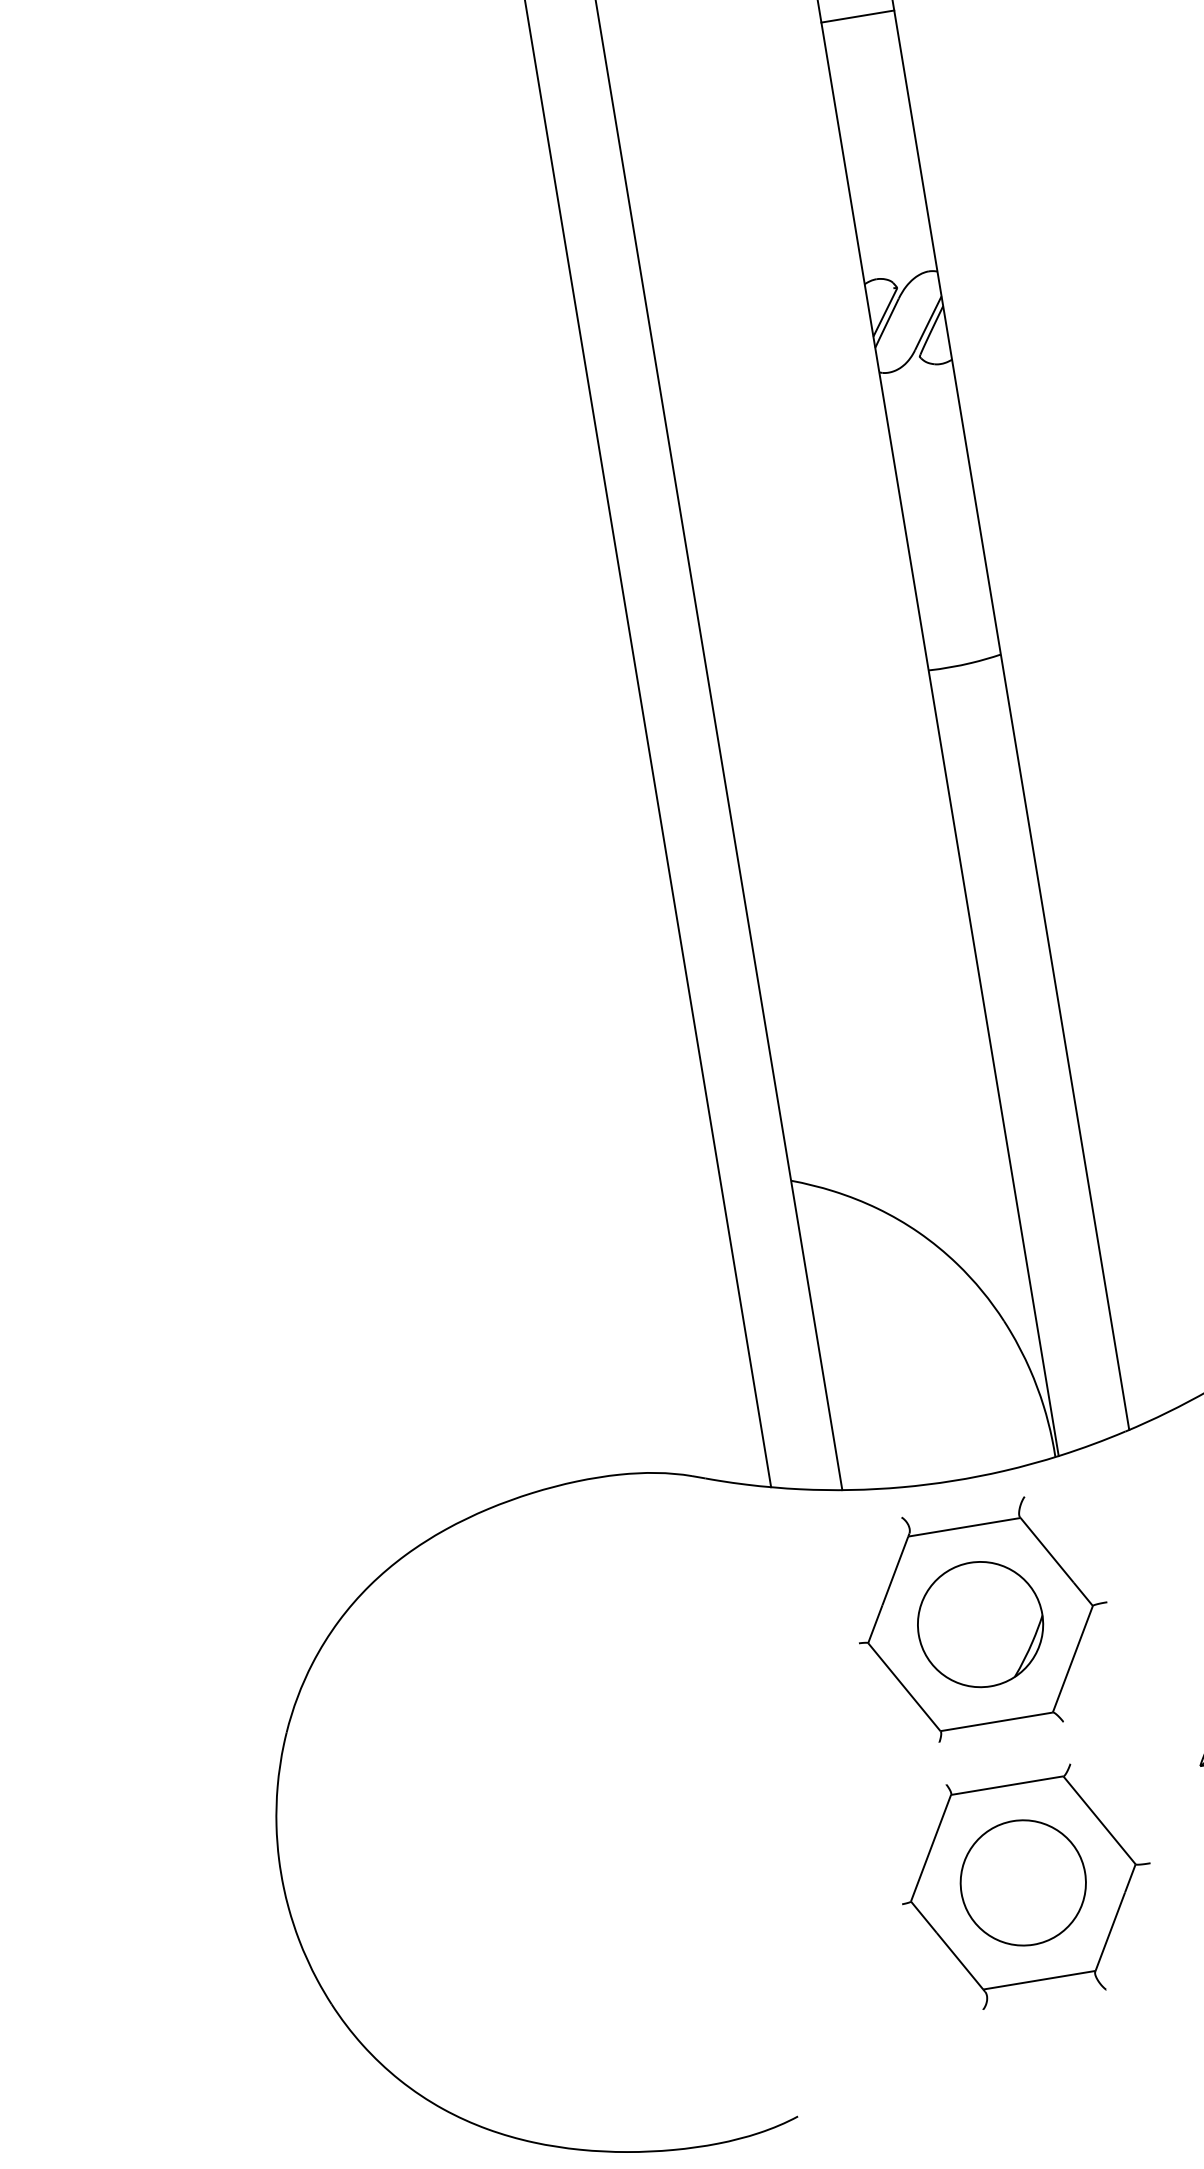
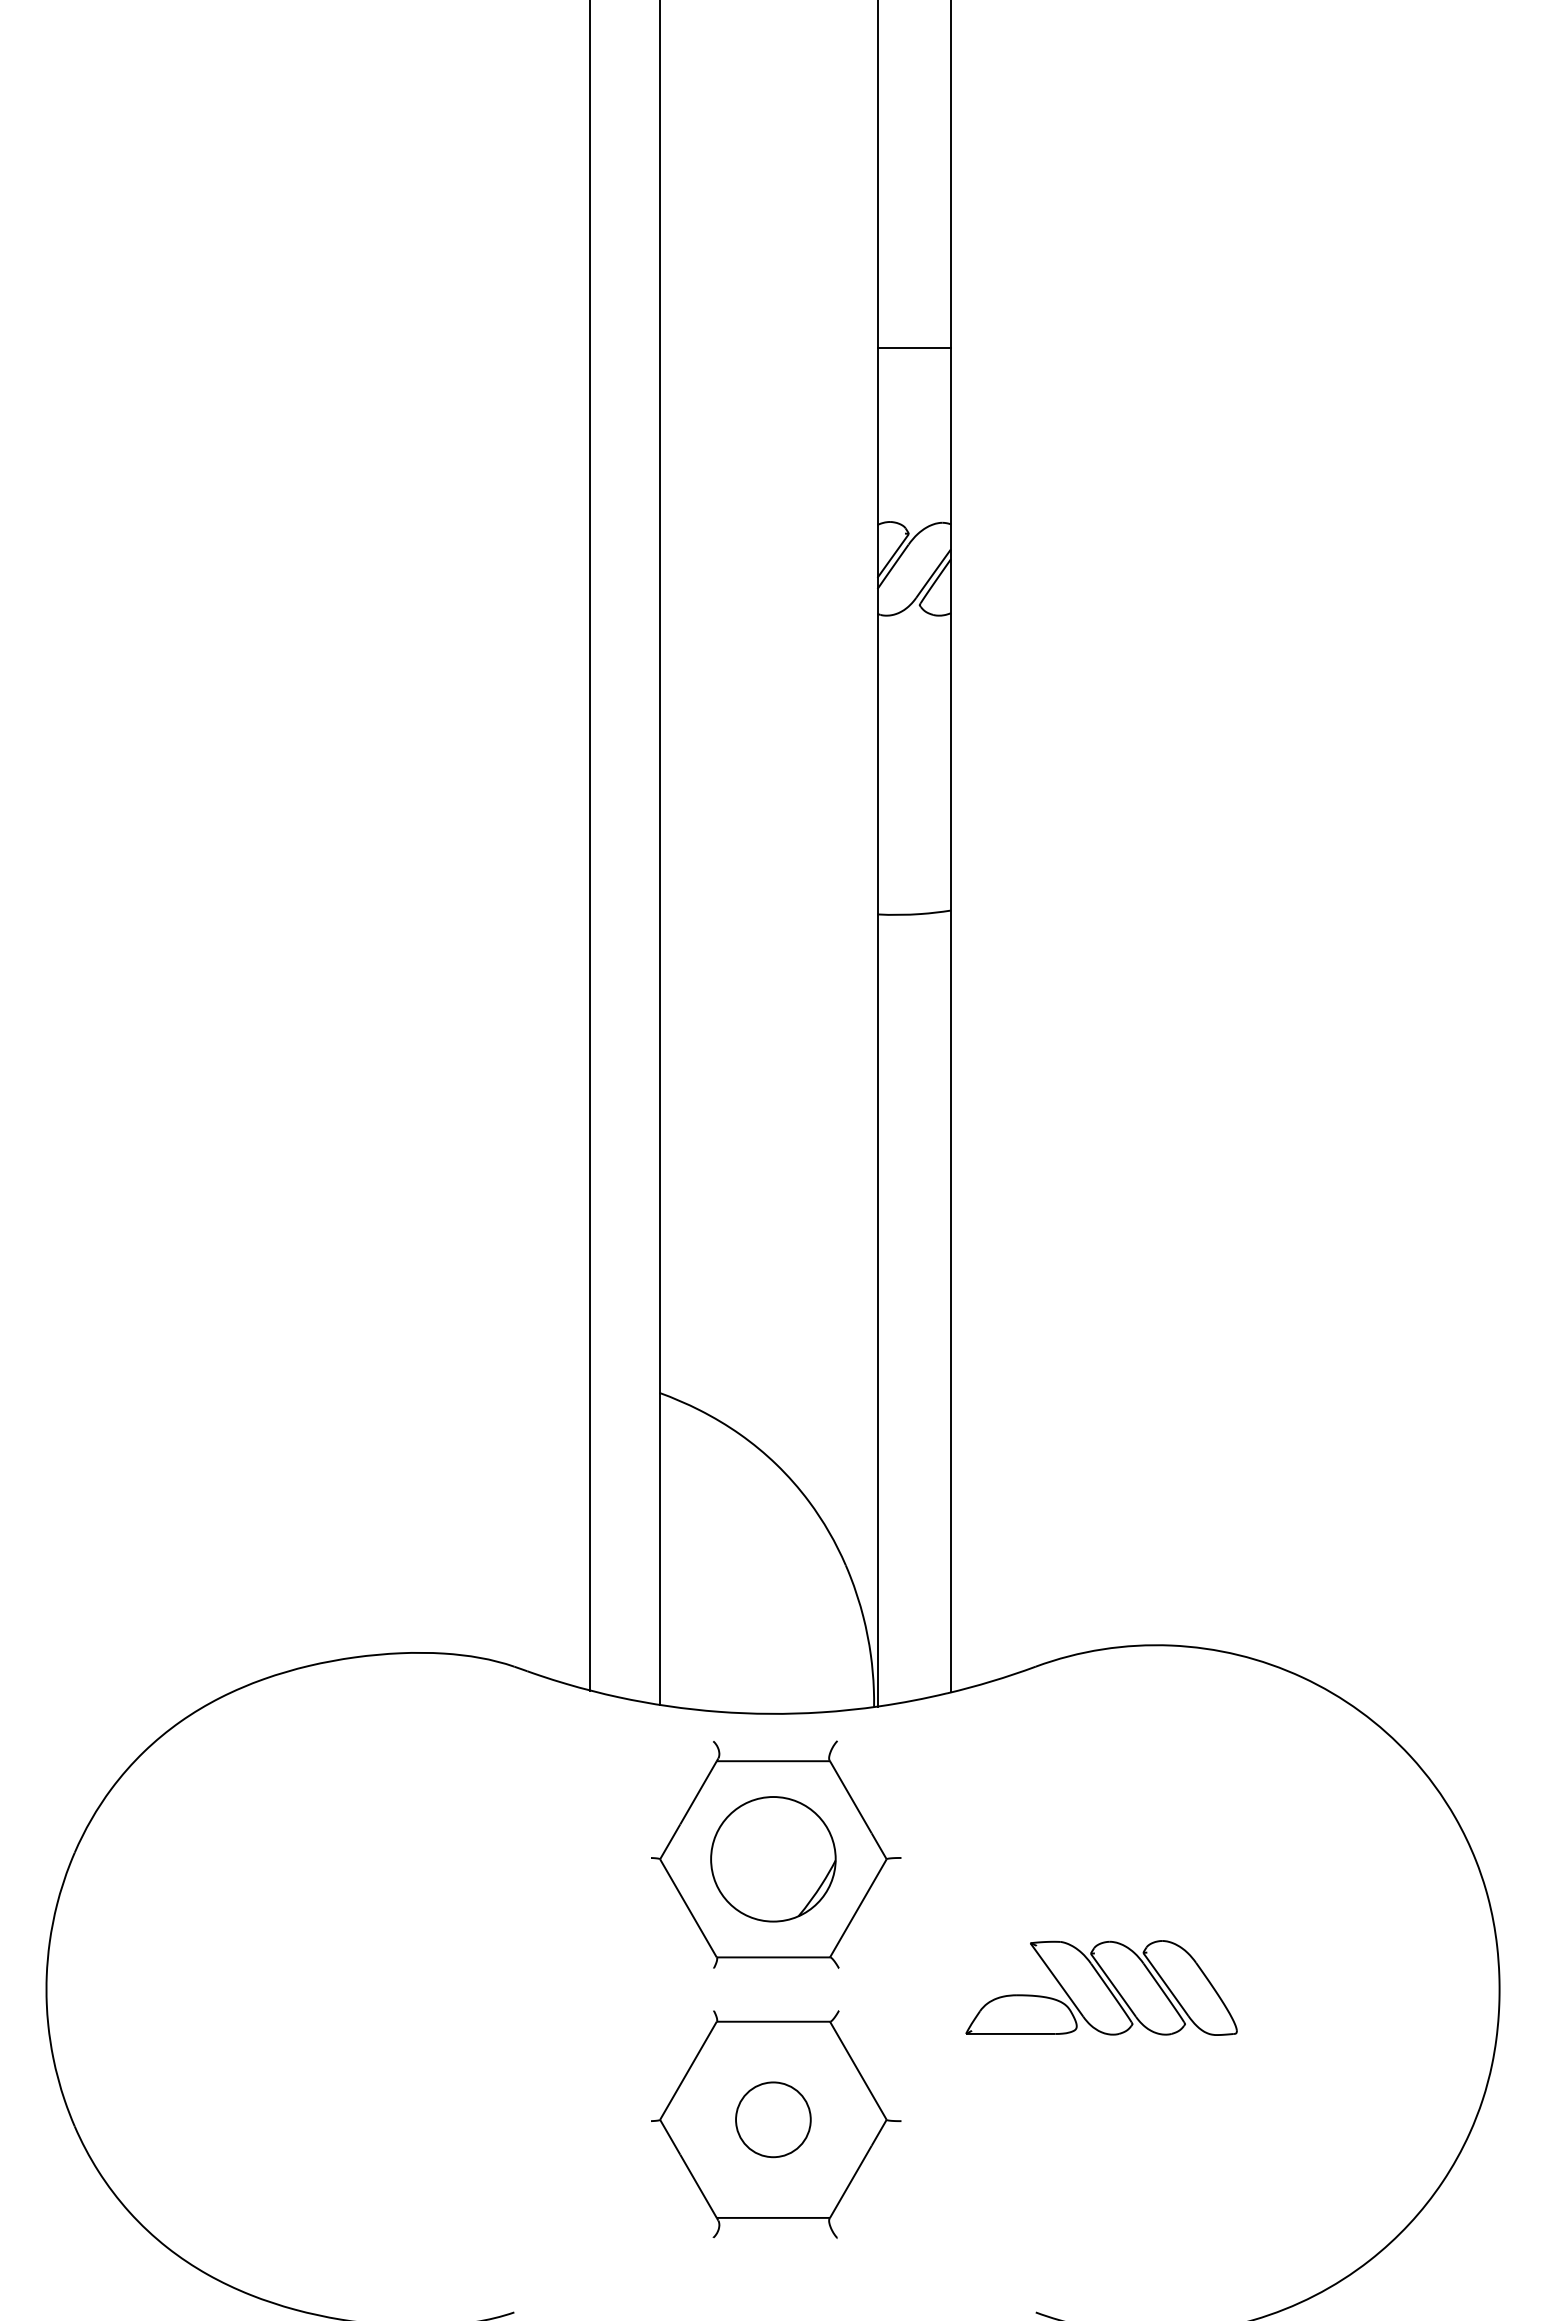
line: (857, 17) -> (913, 348), moved
circle: (1023, 1882) -> (773, 2119), size x0.6

